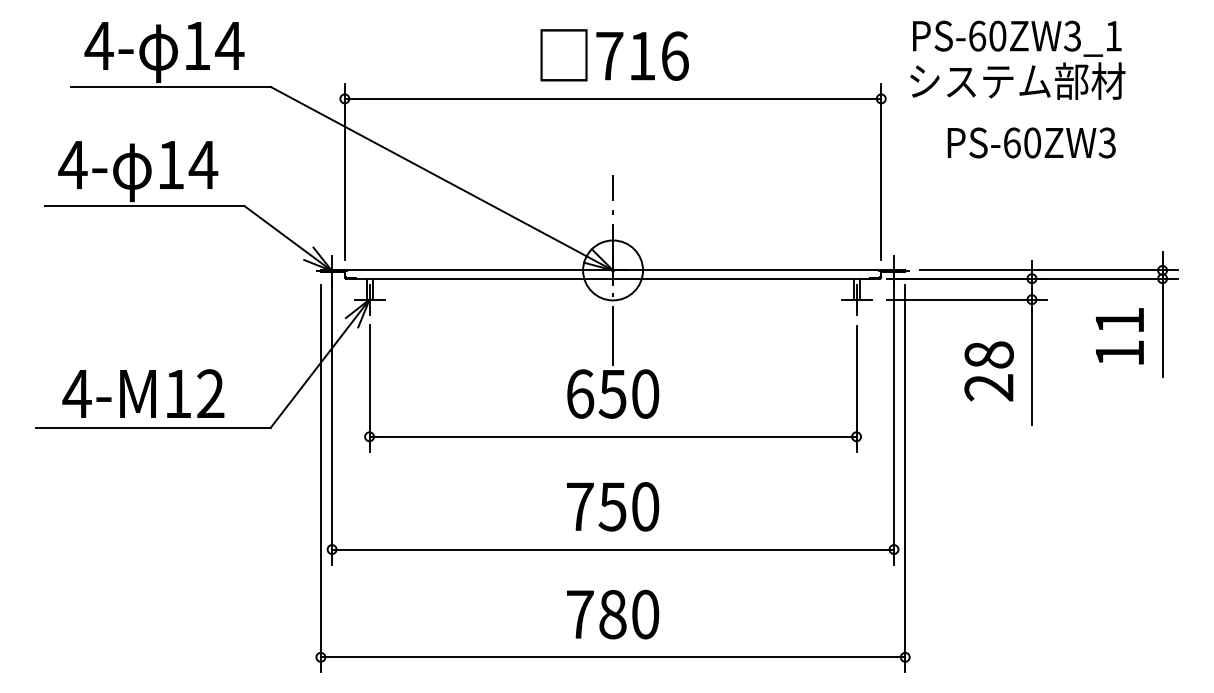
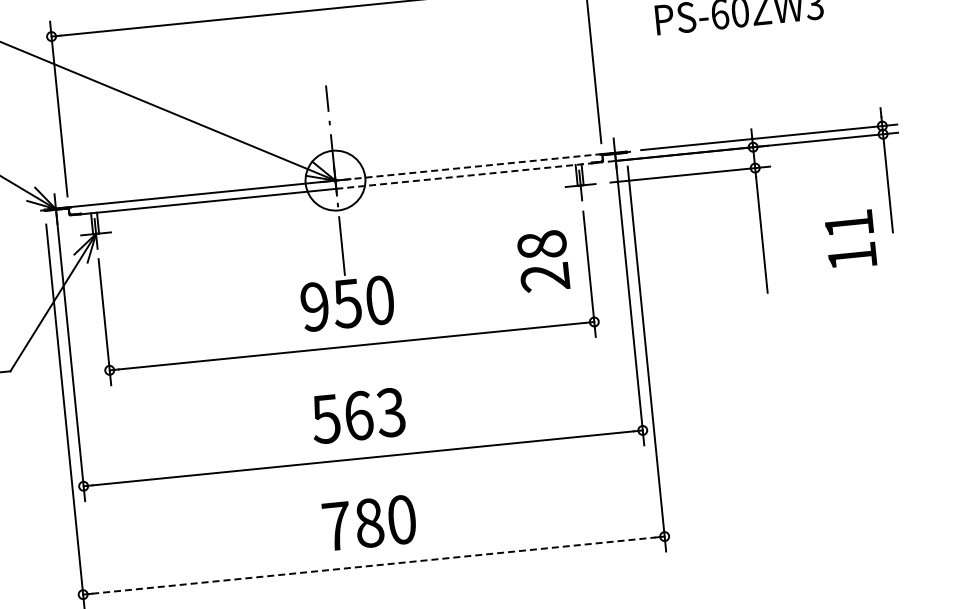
line: (746, 270) -> (468, 167), solid -> dashed
line: (743, 278) -> (466, 175), solid -> dashed
text: (1119, 336) -> (850, 239), moved
text: (988, 371) -> (542, 261), moved
text: (580, 393) -> (315, 306), 650 -> 950
text: (612, 506) -> (358, 415), 750 -> 563
line: (613, 657) -> (374, 565), solid -> dashed

